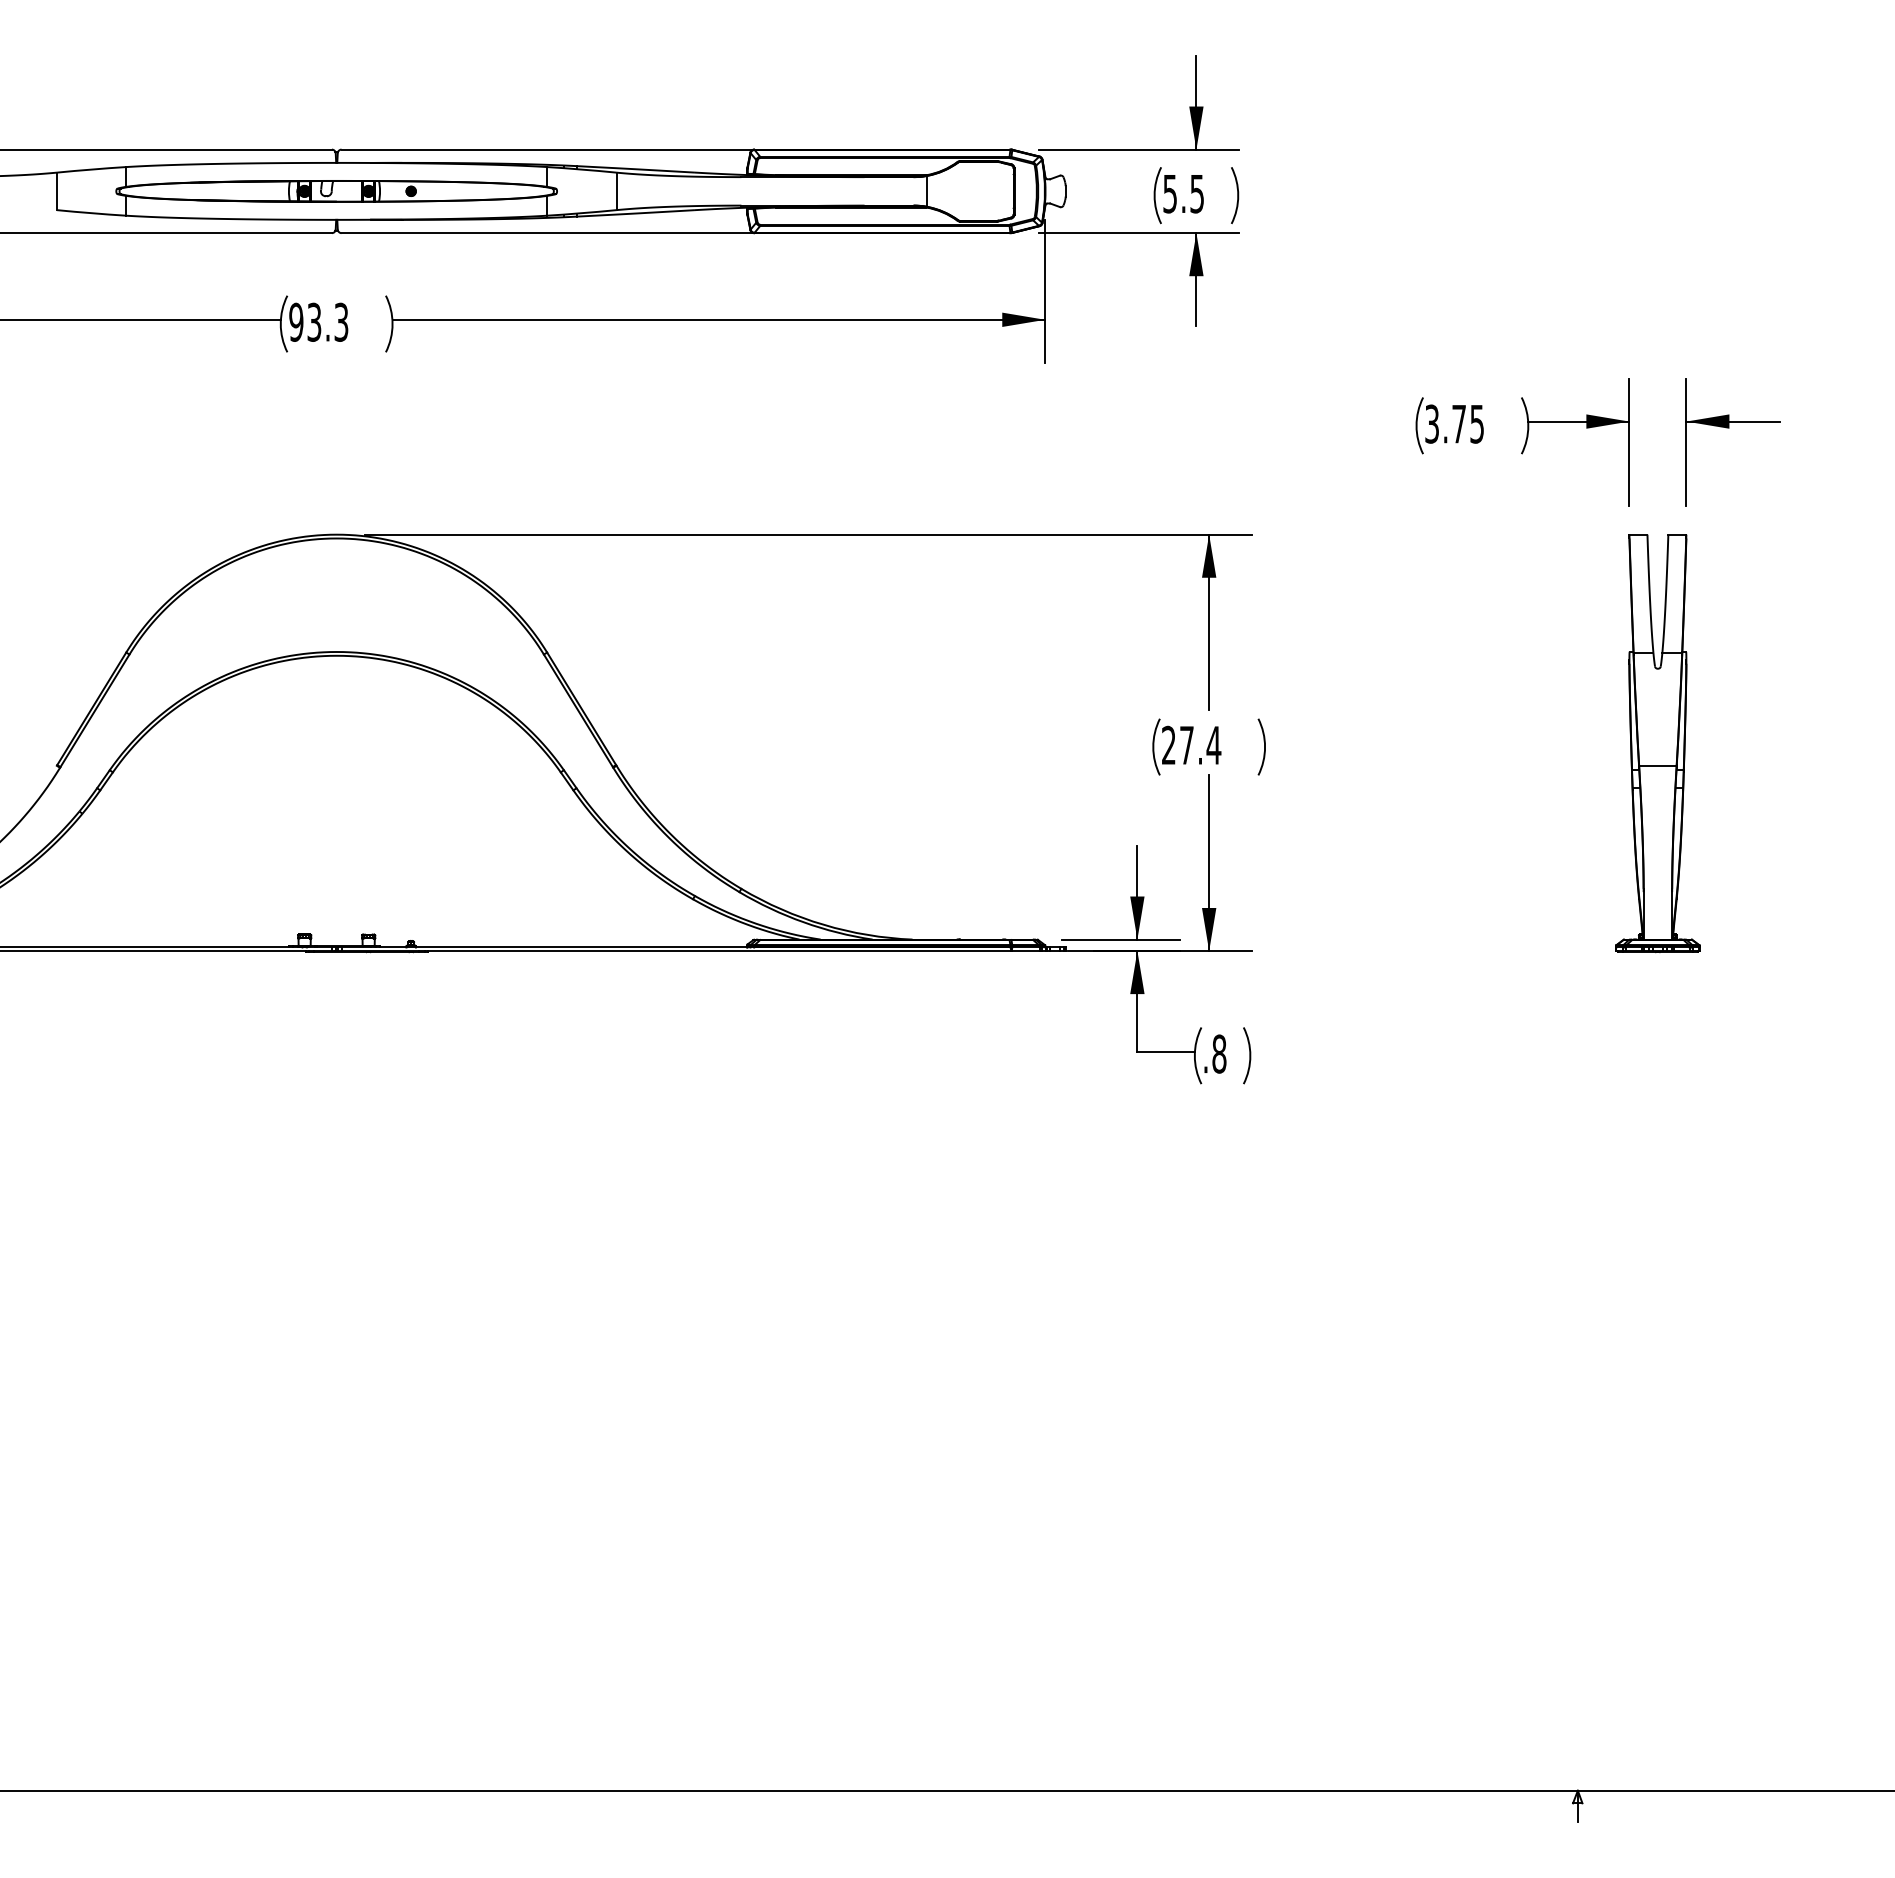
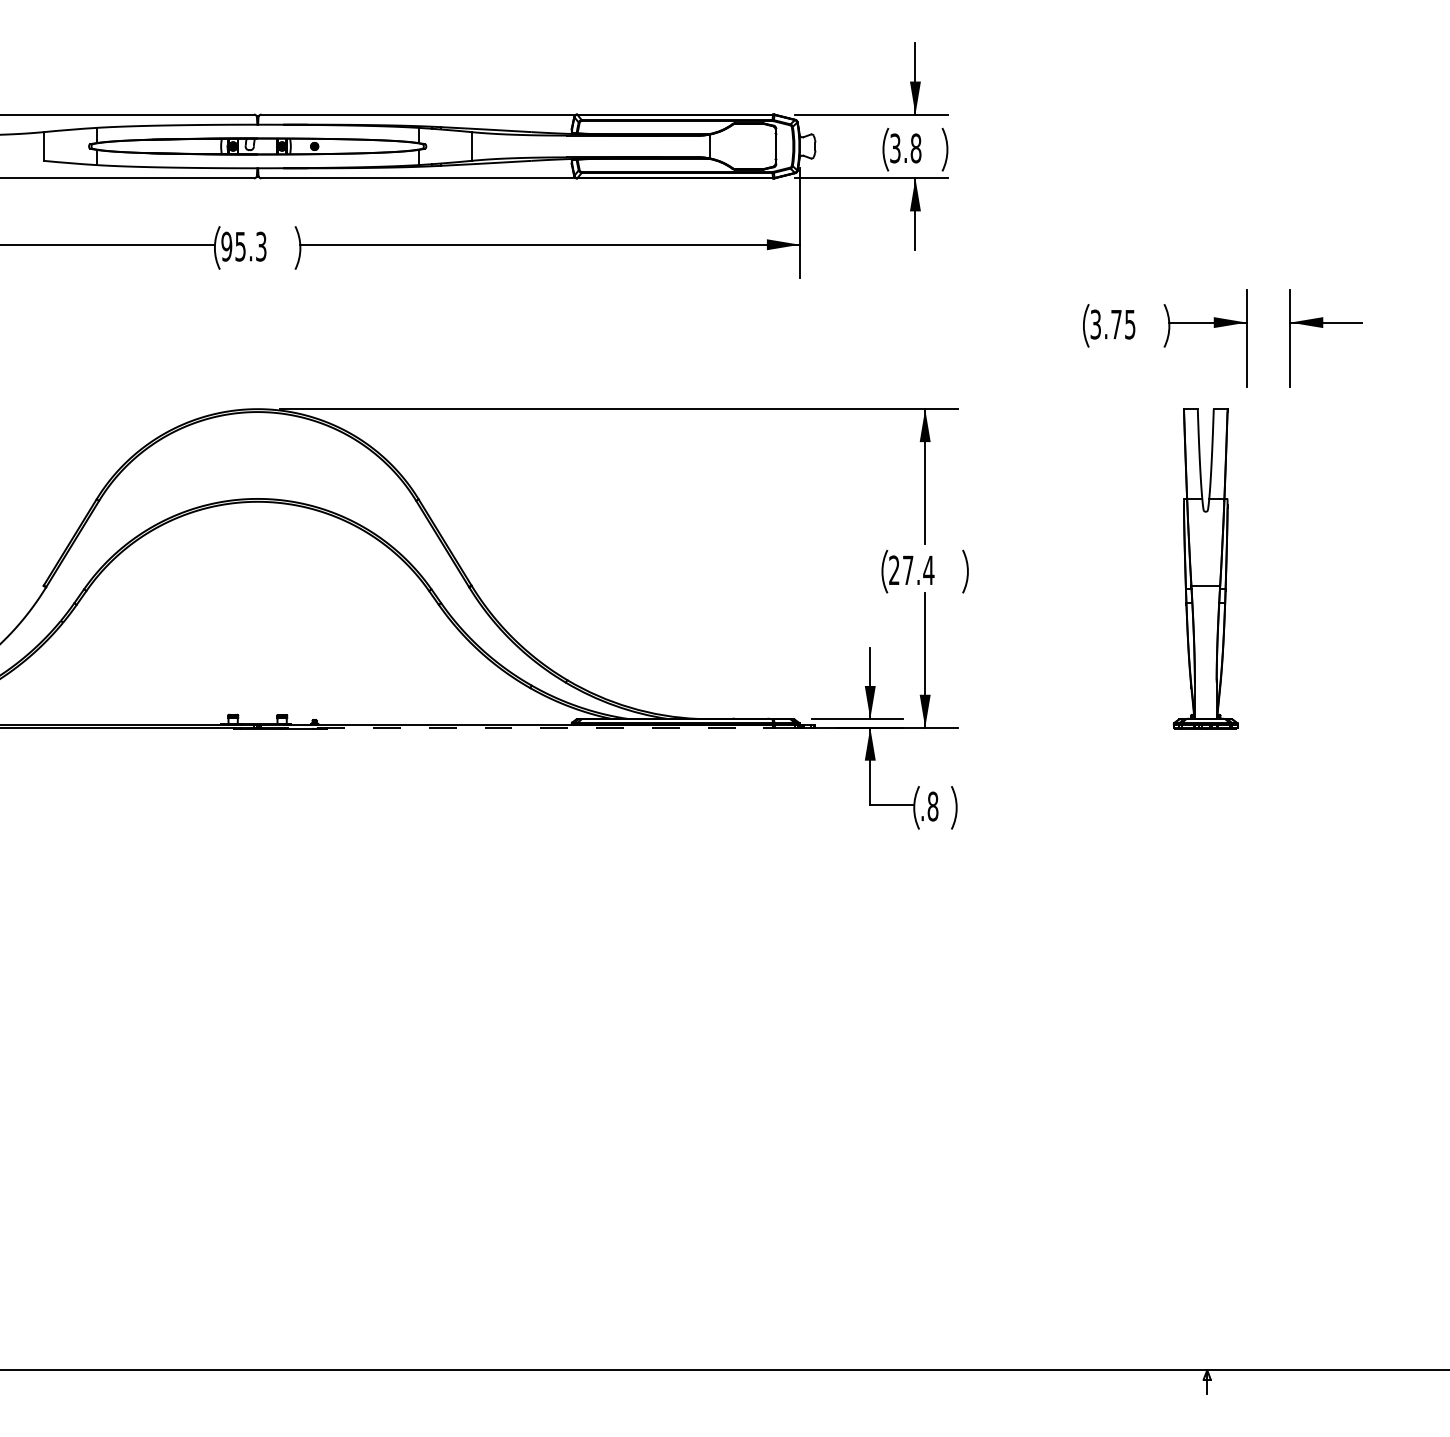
text: (1184, 193) -> (906, 148), 5.5 -> 3.8
text: (314, 321) -> (240, 246), 93.3 -> 95.3
part: (1657, 743) -> (1205, 568), moved
line: (676, 951) -> (517, 728), solid -> dashed

